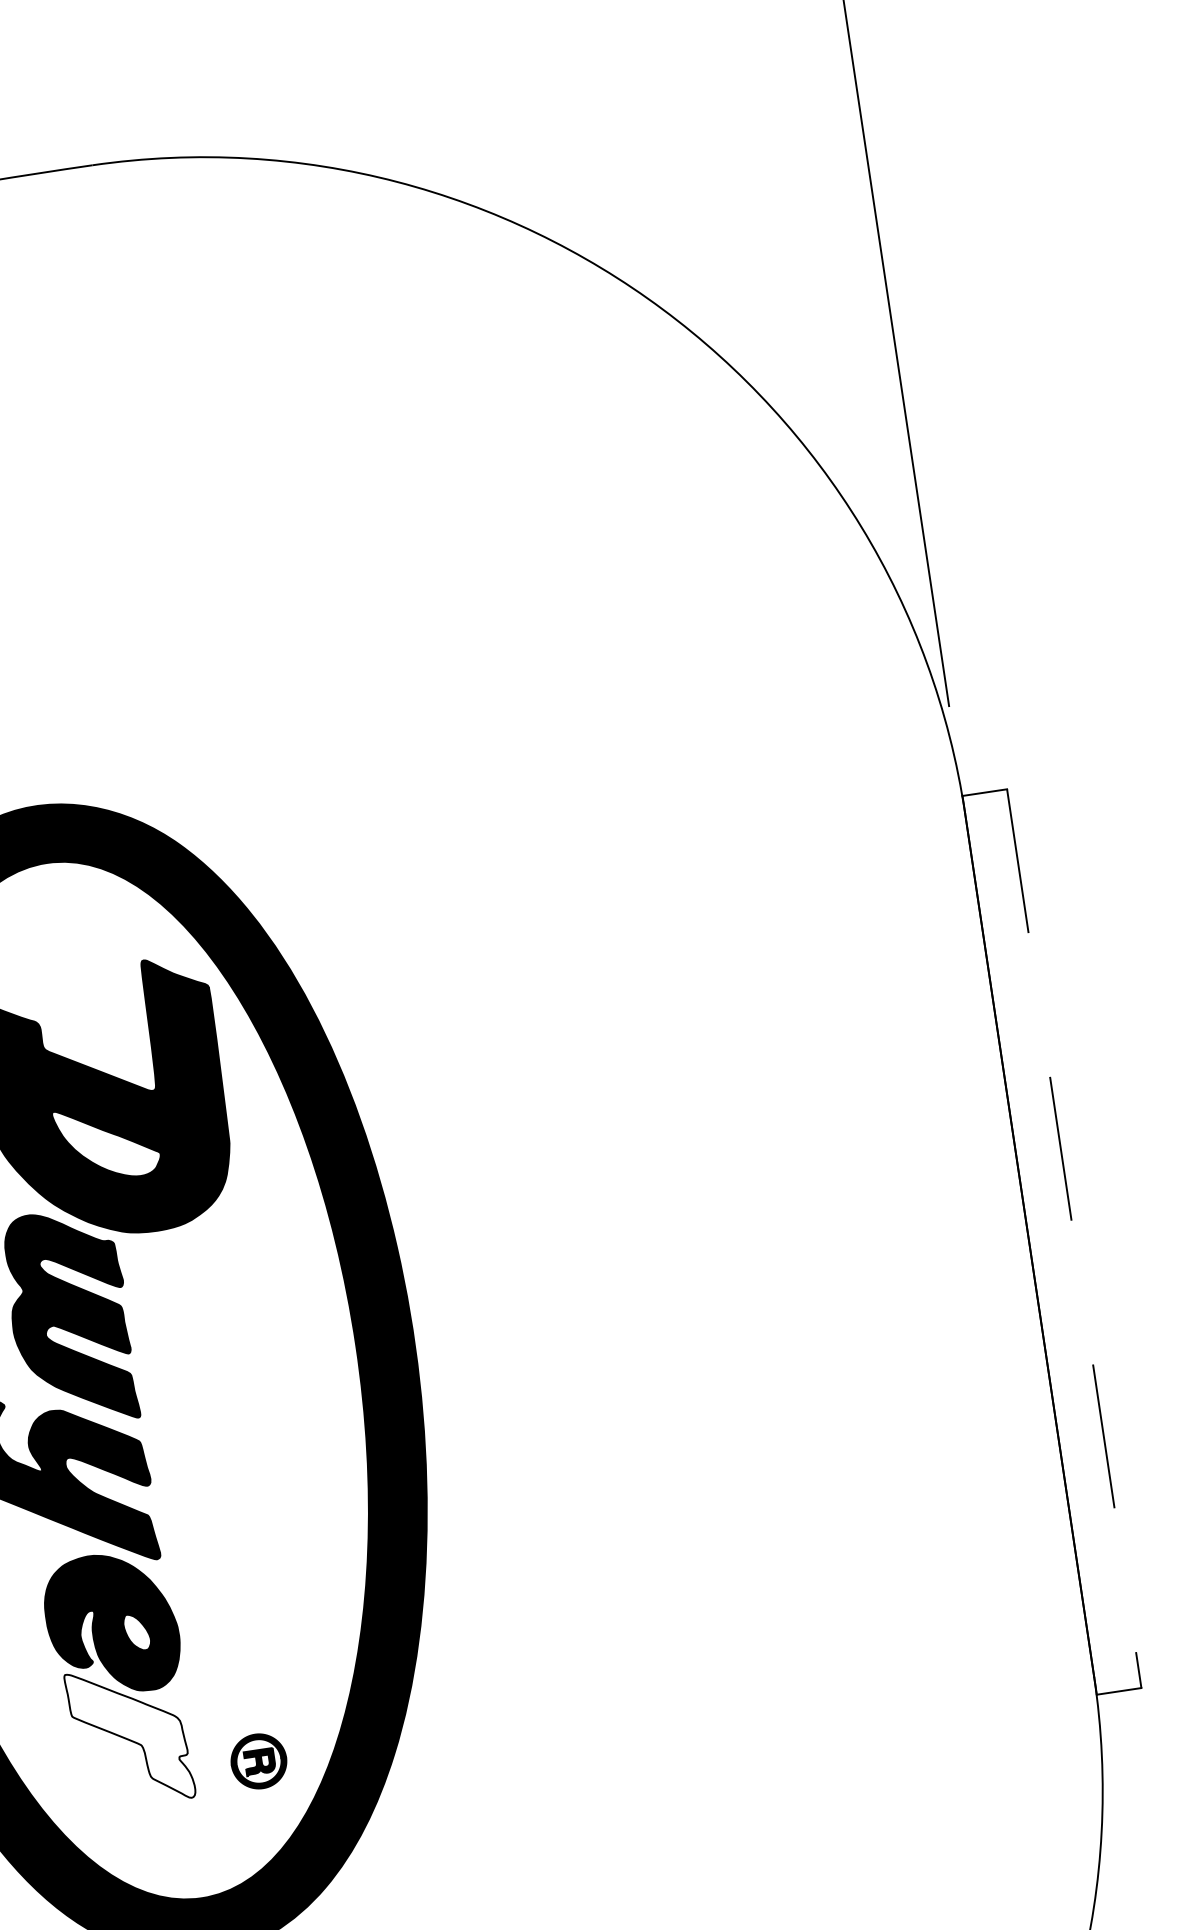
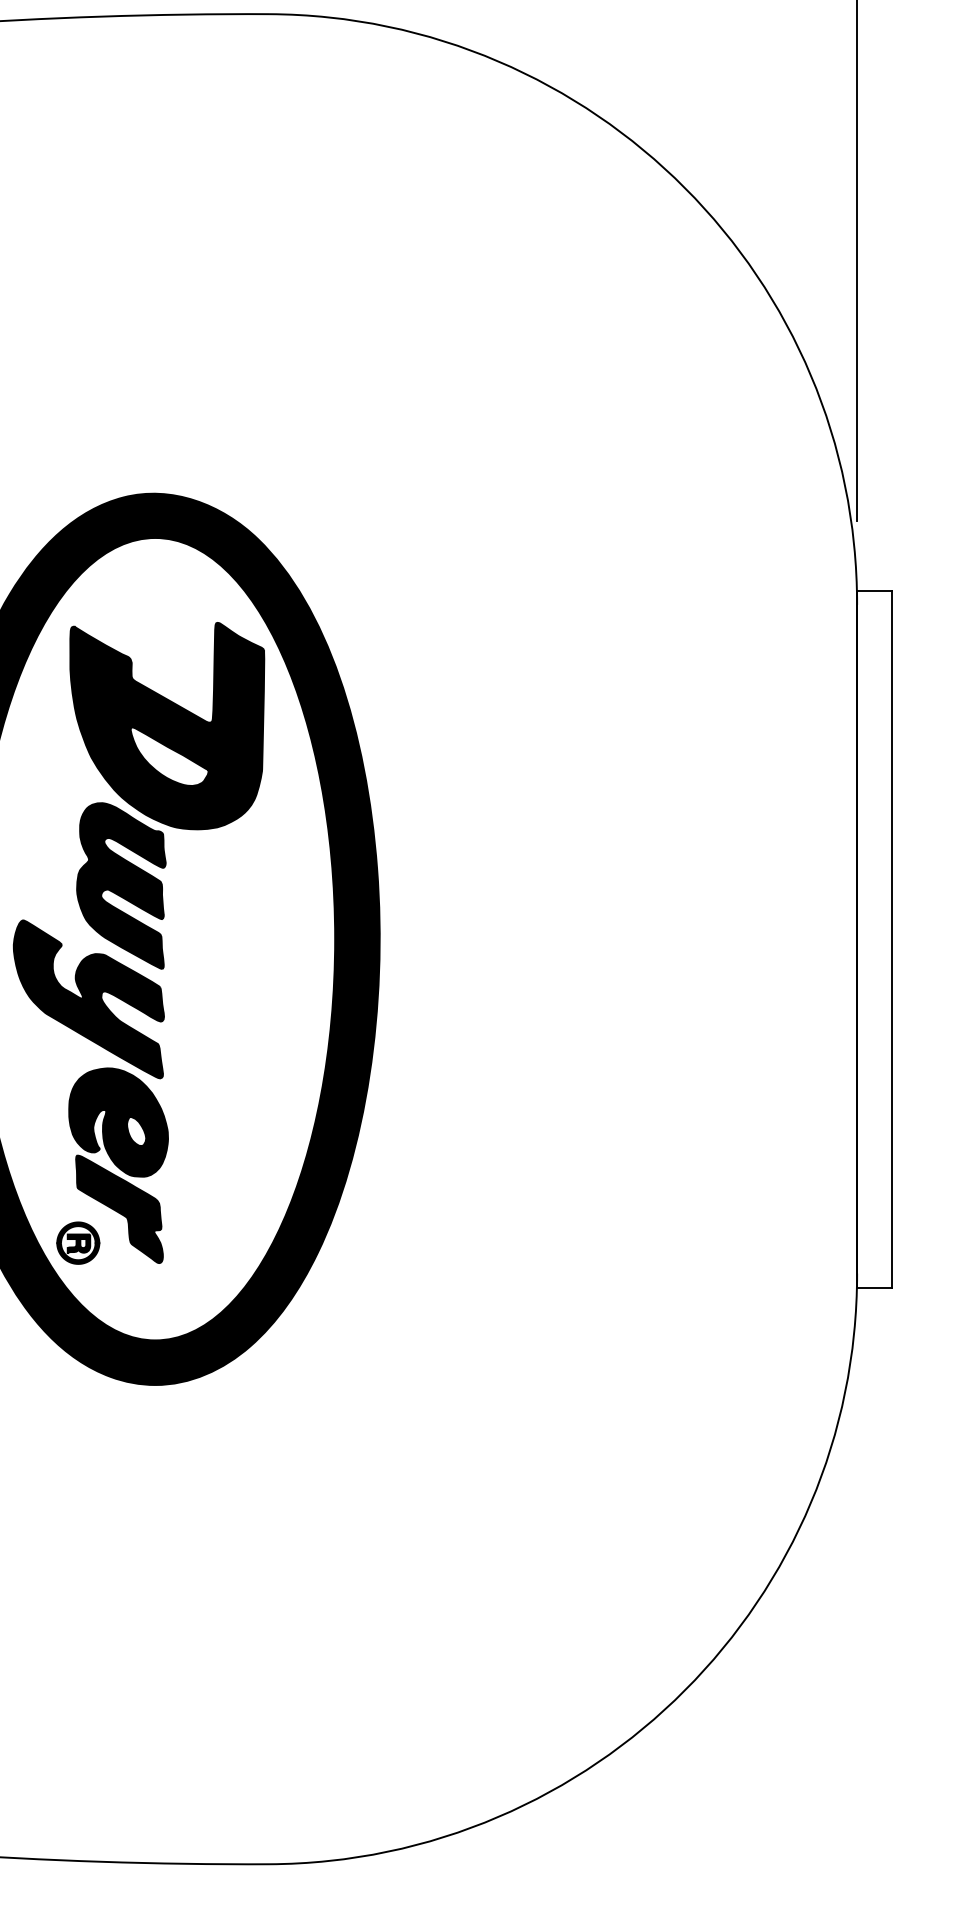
line: (1074, 1239) -> (891, 939), dashed -> solid
fill: (130, 1736) -> (119, 1209), added
part: (259, 1760) -> (78, 1242), moved

